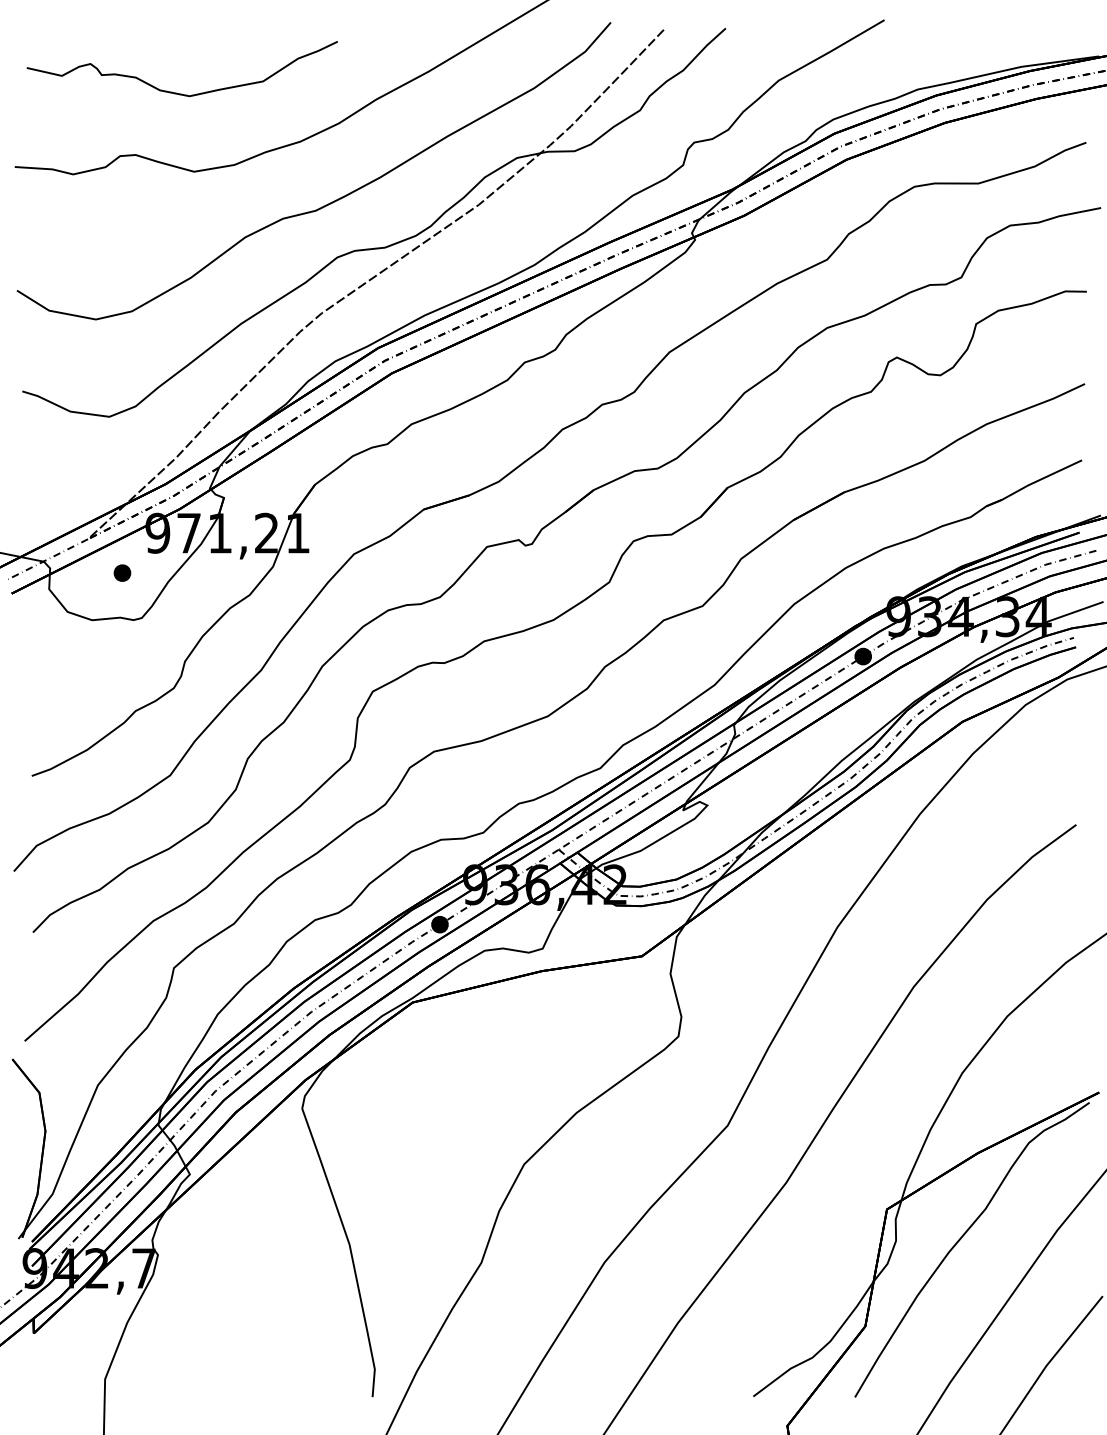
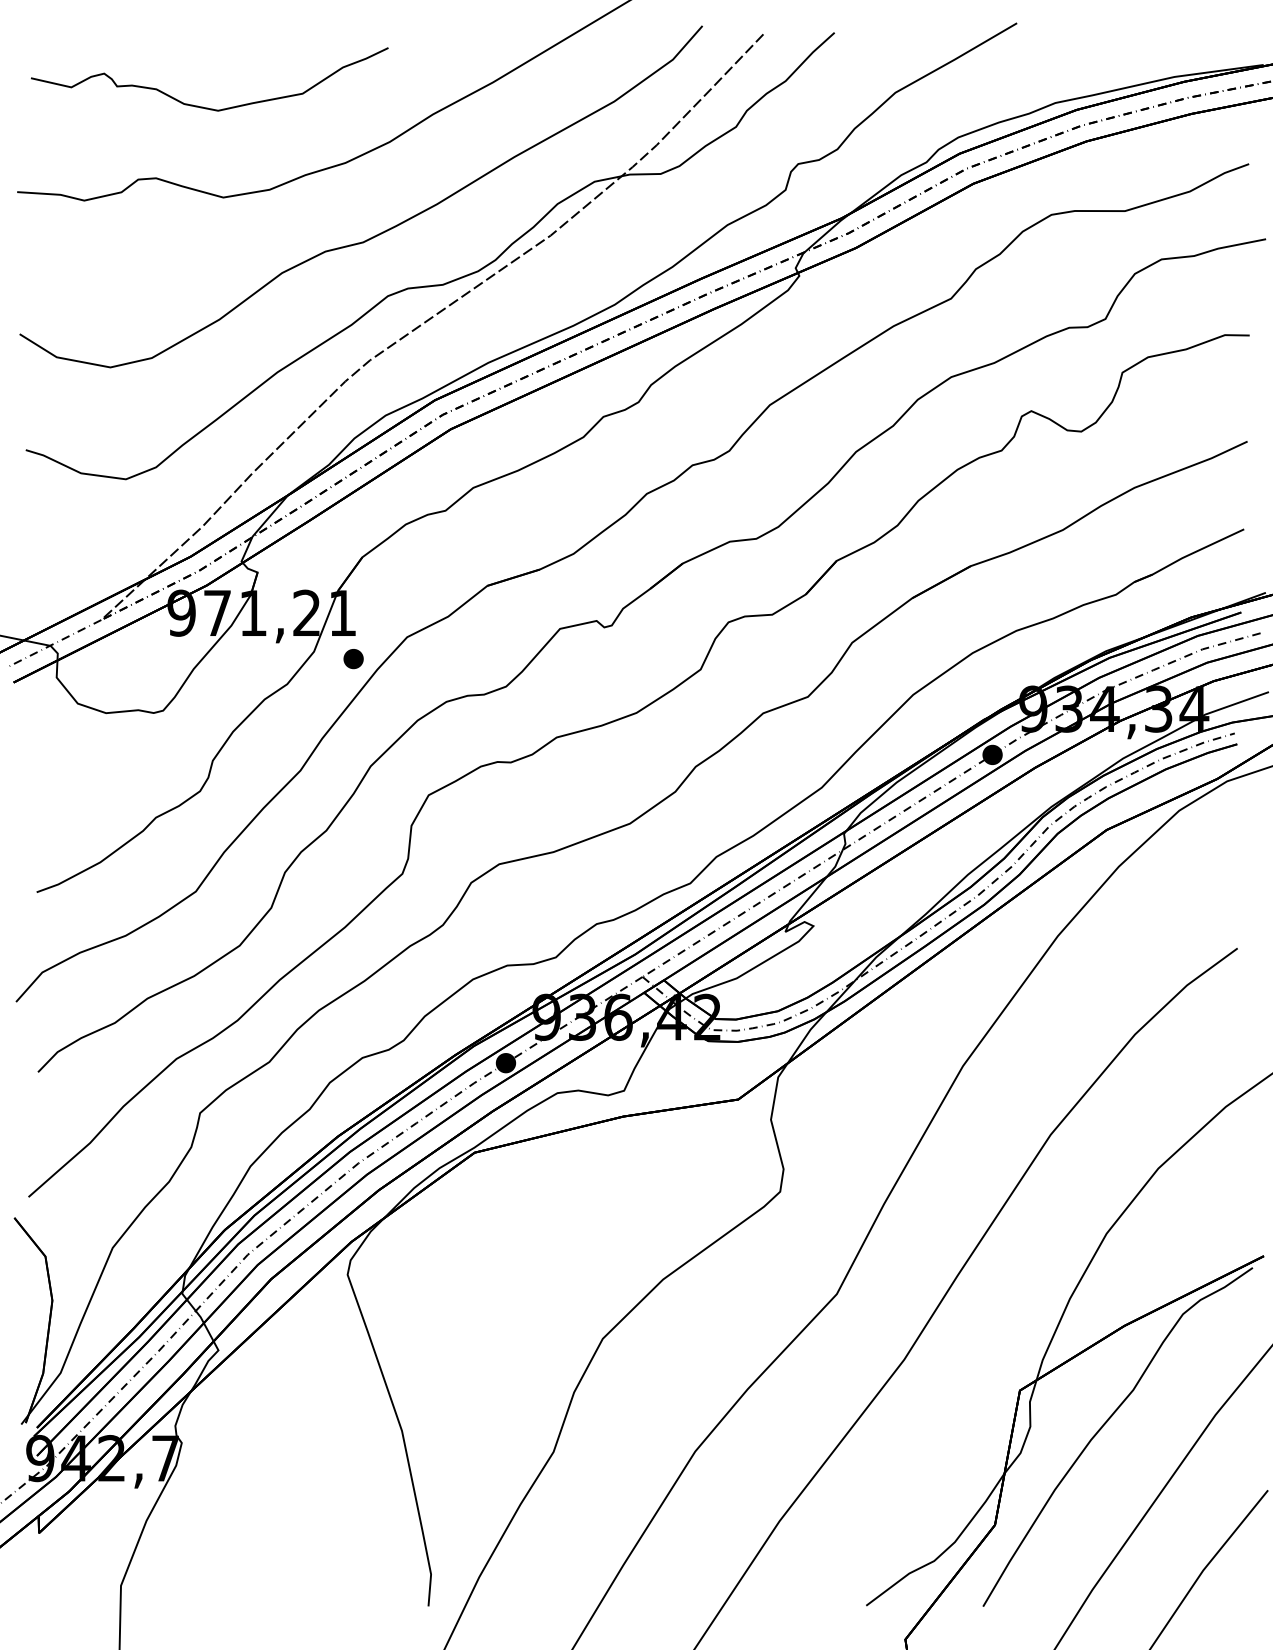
part: (122, 572) -> (353, 658), moved

